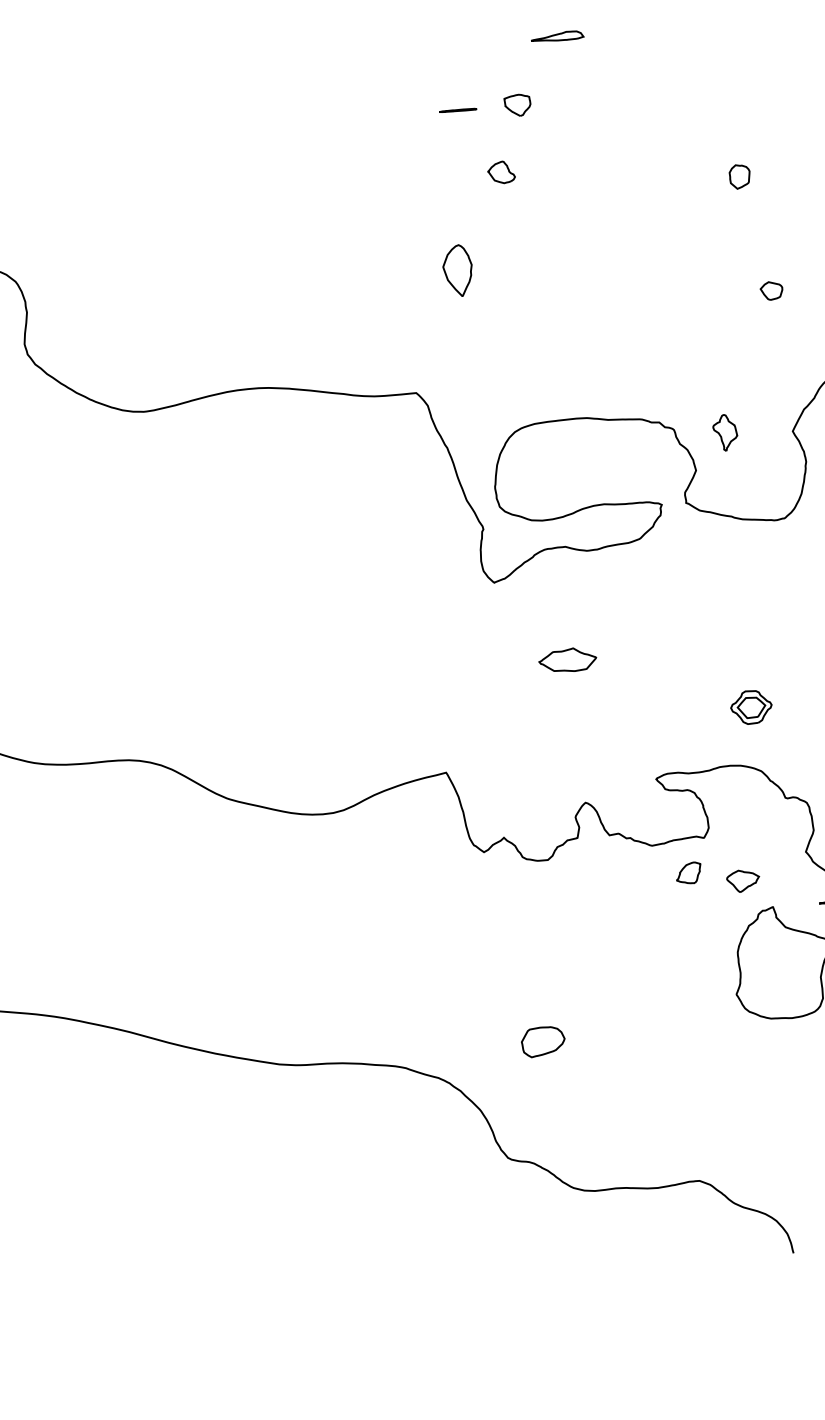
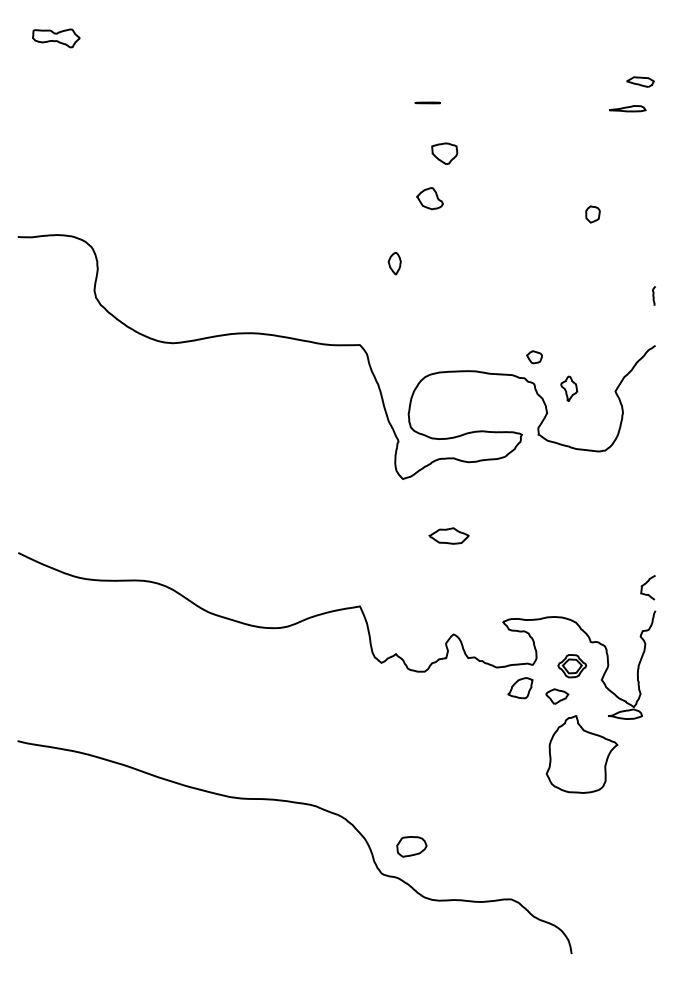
part: (557, 36) -> (627, 108), moved
part: (517, 105) -> (444, 153), size x1.43
line: (457, 109) -> (427, 102), moved
part: (500, 172) -> (429, 198), size x1.43
part: (457, 270) -> (394, 263), size x0.62
part: (771, 291) -> (534, 357), moved
part: (751, 707) -> (572, 666), moved
part: (688, 873) -> (520, 688), size x1.43
part: (542, 1041) -> (411, 846), moved

